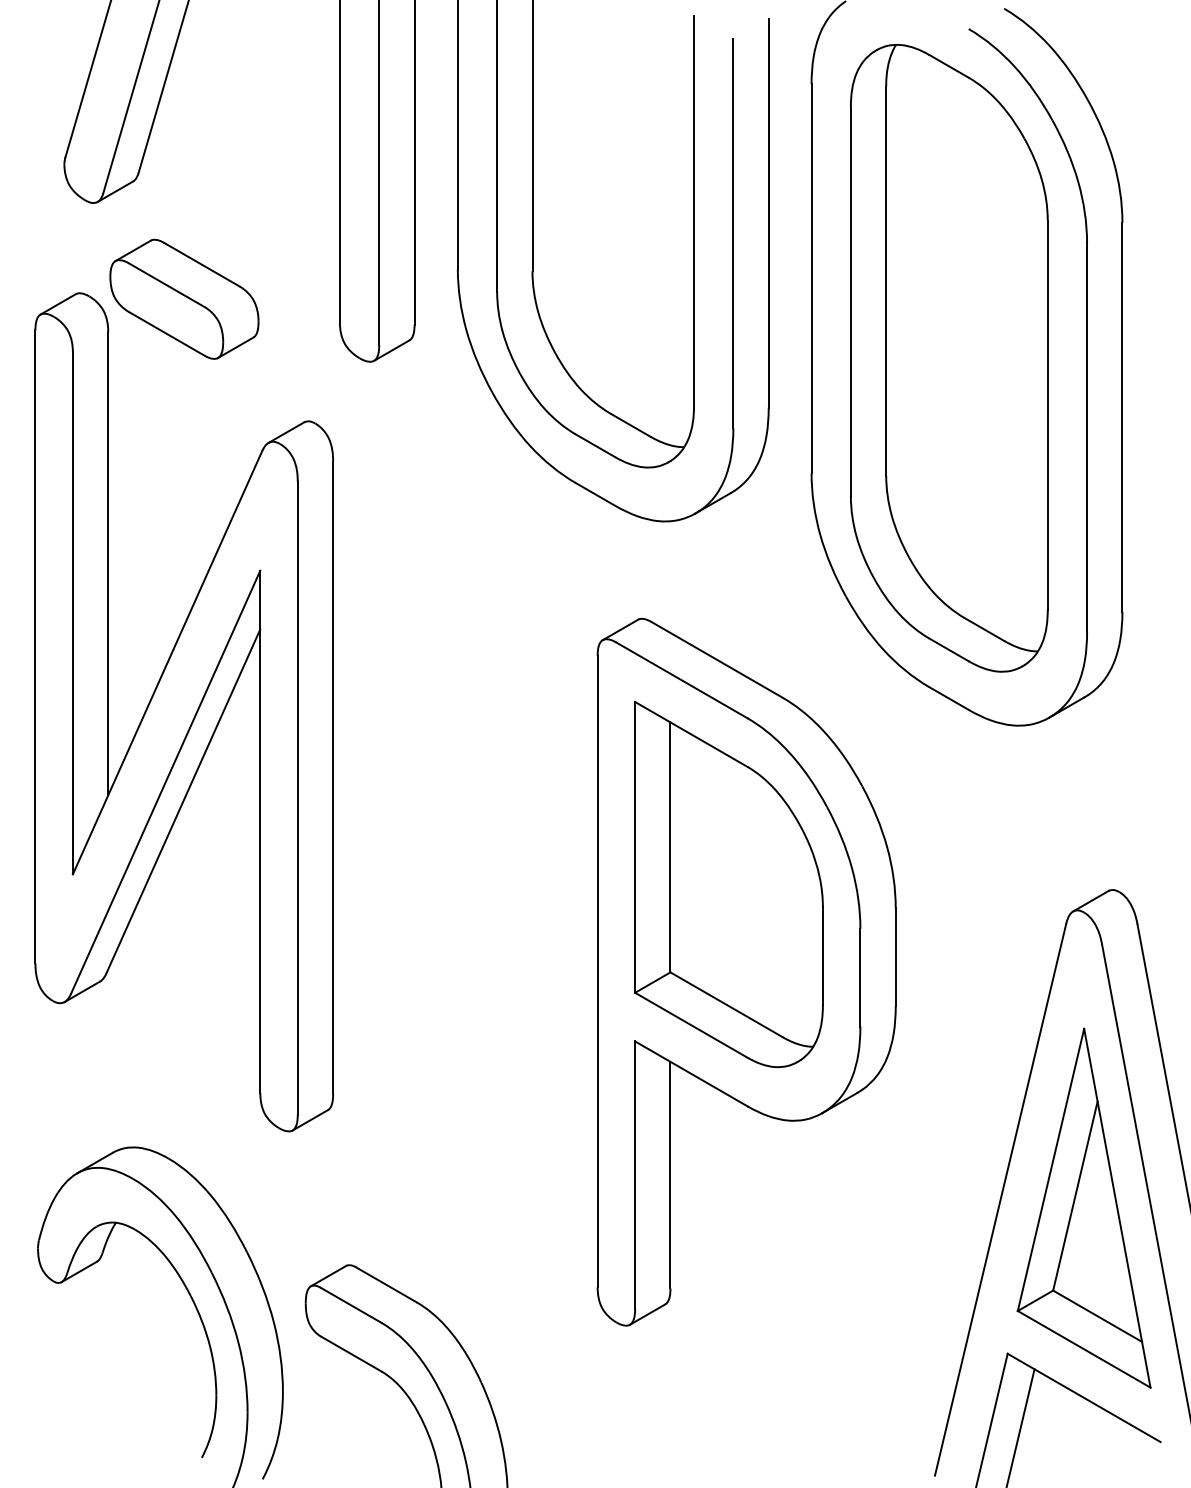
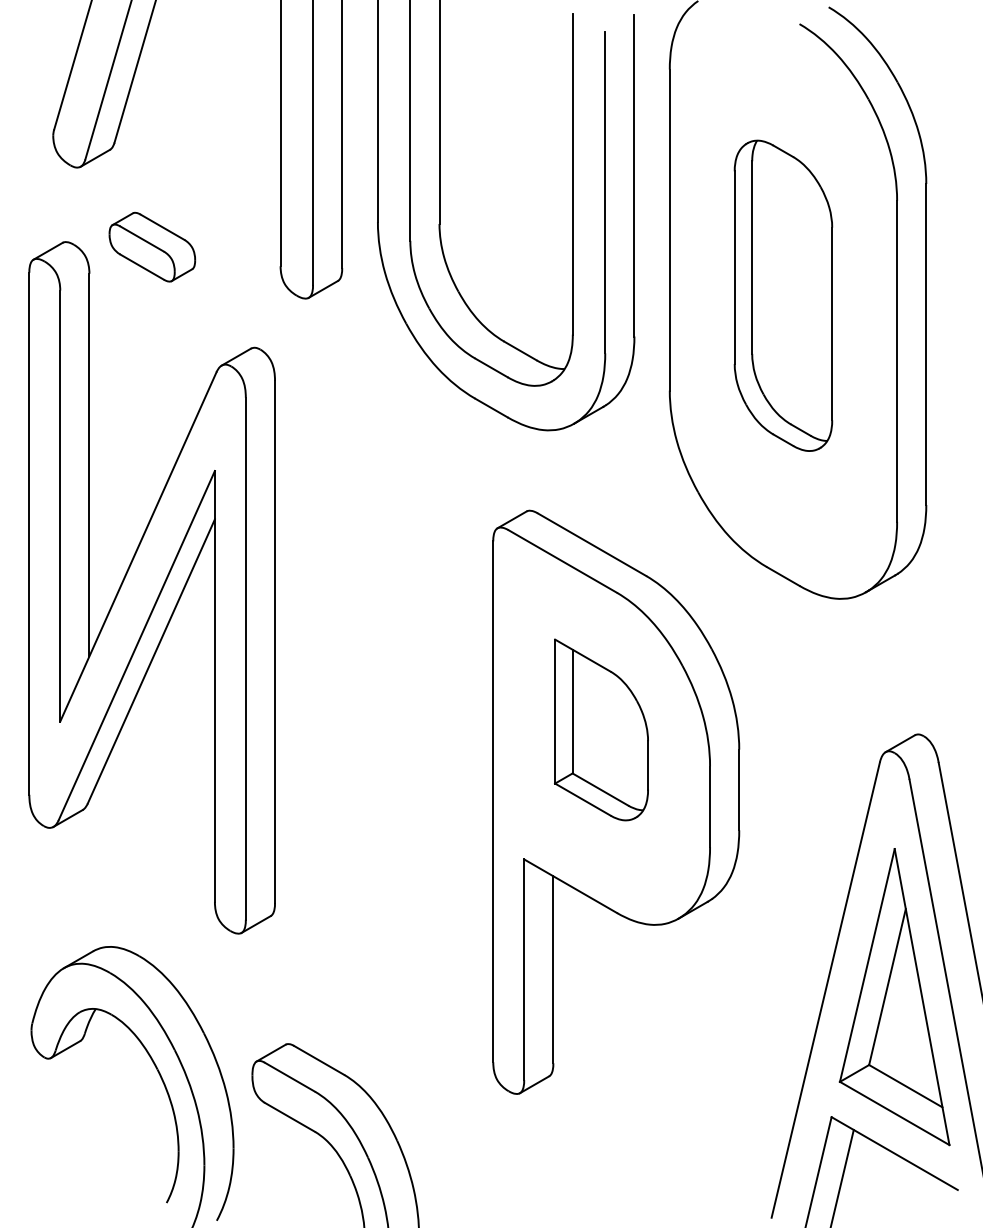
part: (184, 299) -> (152, 247), size x0.7
part: (949, 358) -> (783, 295), size x0.6
part: (728, 883) -> (601, 729), size x0.6

